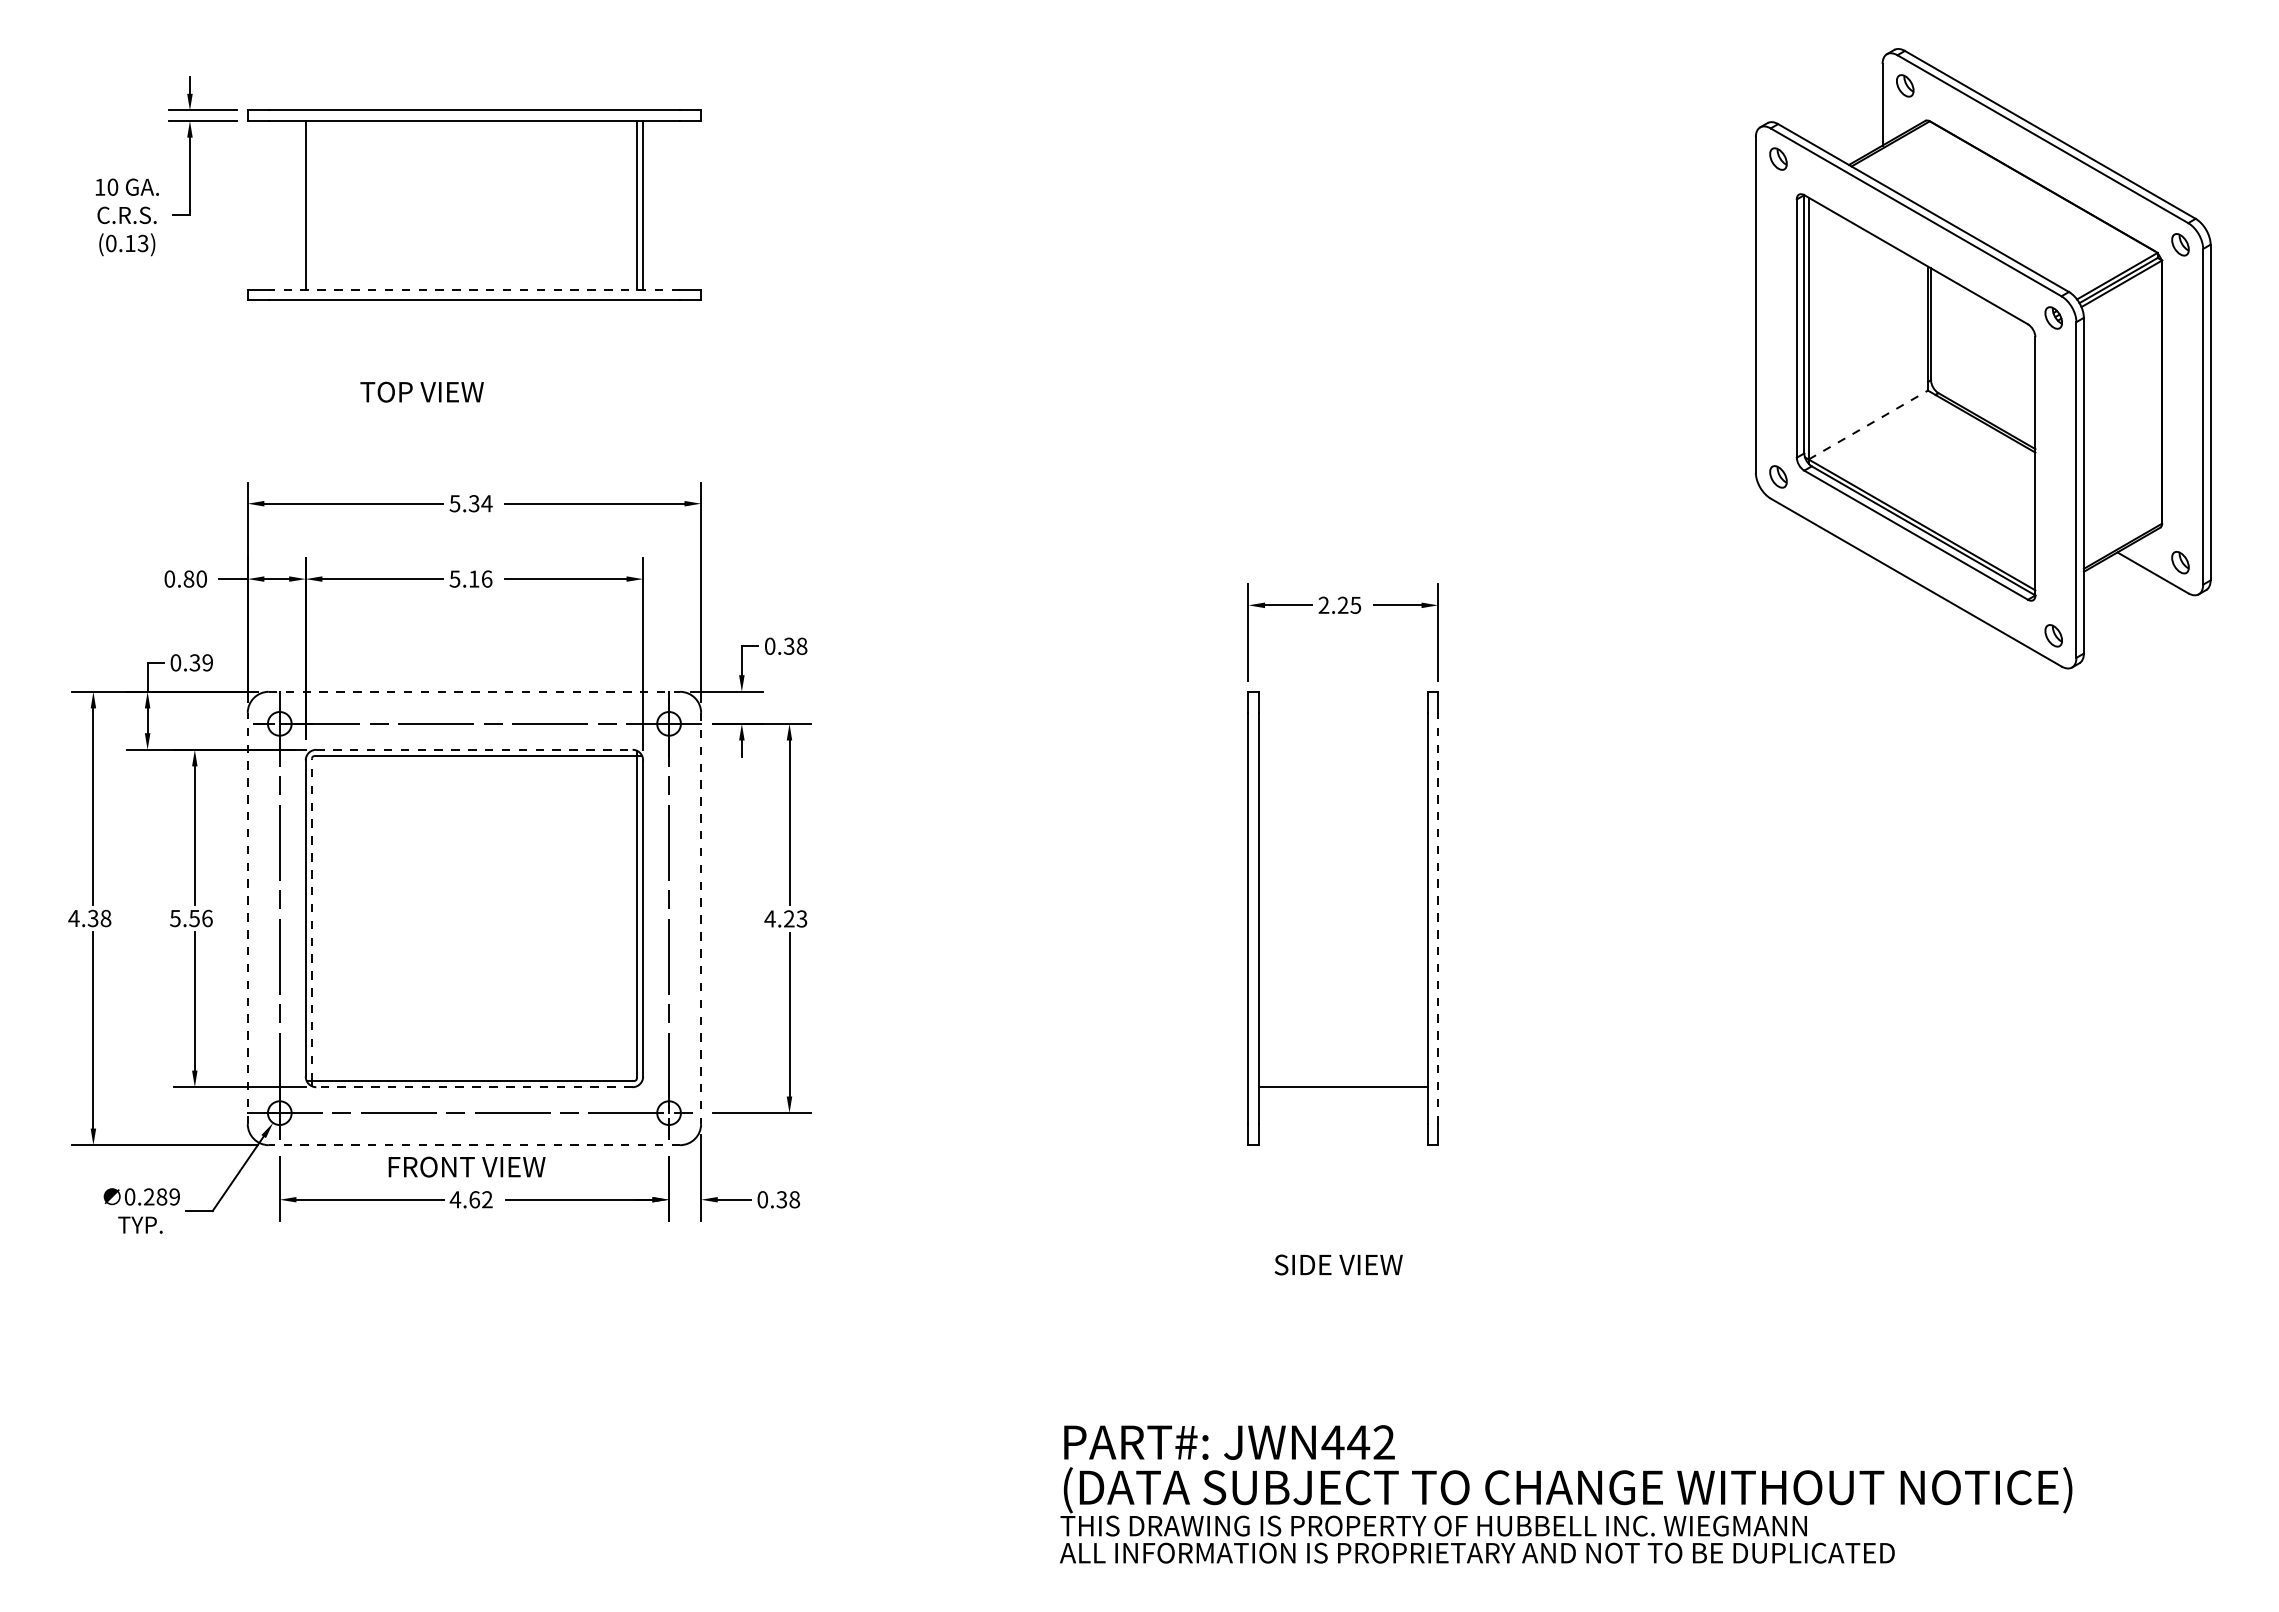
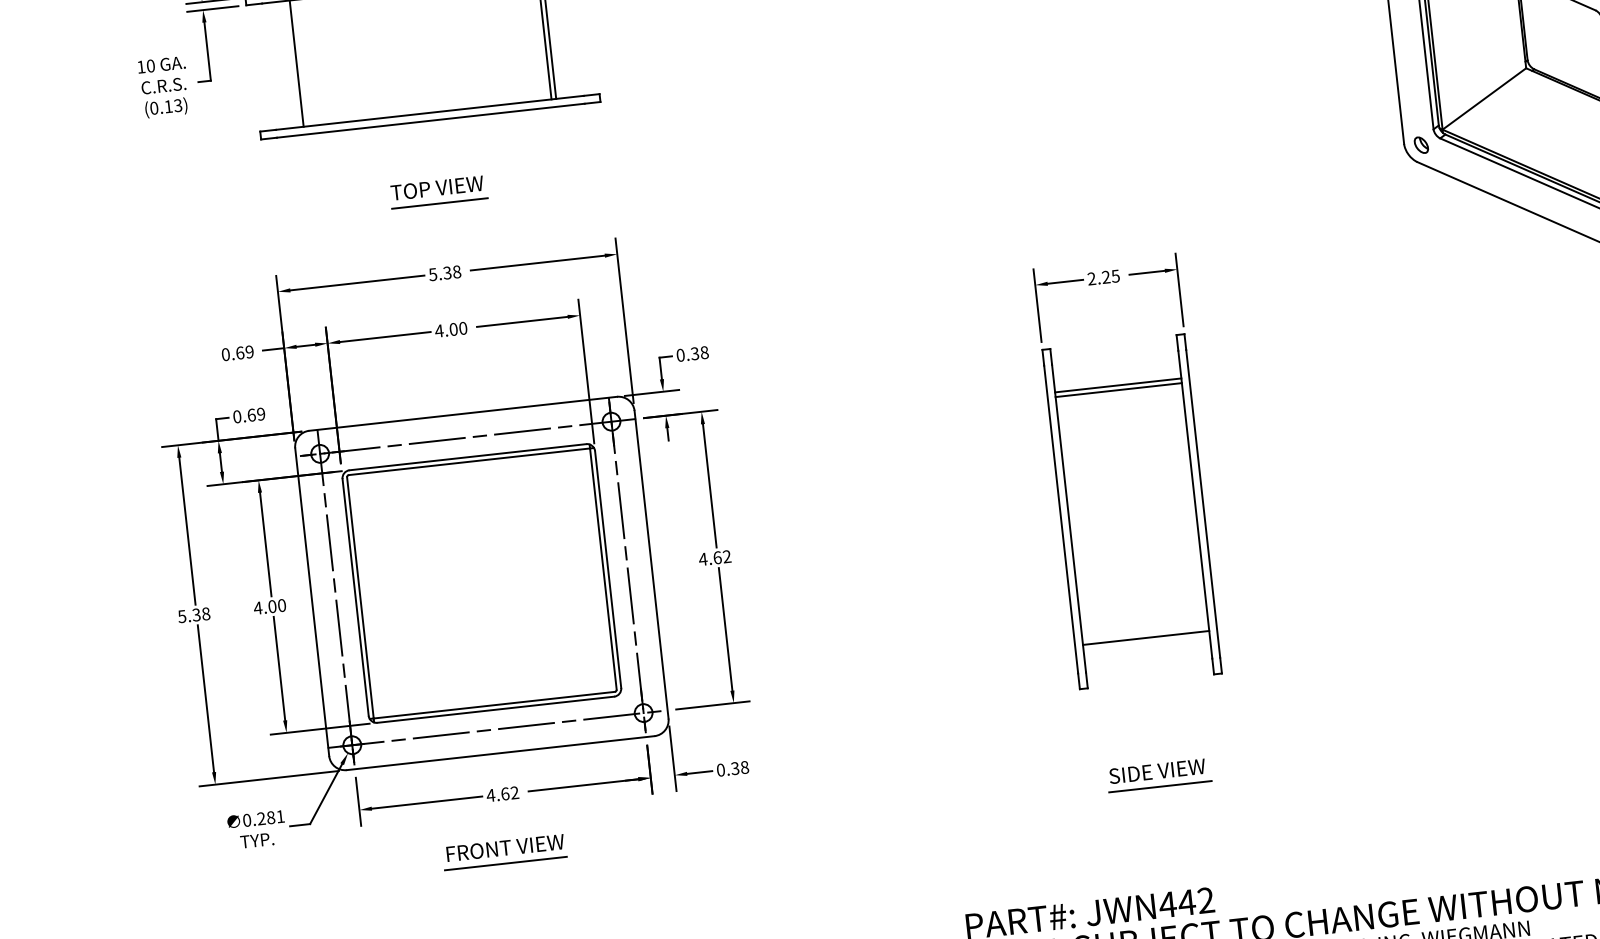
line: (474, 289) -> (429, 112), dashed -> solid
text: (421, 391) -> (436, 187), moved
line: (474, 410) -> (439, 203), added
line: (1868, 425) -> (1484, 99), dashed -> solid
text: (486, 503) -> (456, 271), 5.34 -> 5.38
text: (194, 578) -> (244, 352), 0.80 -> 0.69
text: (470, 578) -> (450, 329), 5.16 -> 4.00
text: (194, 662) -> (251, 415), 0.39 -> 0.69
line: (474, 691) -> (463, 413), dashed -> solid
line: (474, 749) -> (467, 456), dashed -> solid
line: (1342, 749) -> (1117, 385), added
line: (1342, 756) -> (1118, 390), added
text: (73, 918) -> (181, 616), 4.38 -> 5.38
text: (190, 918) -> (269, 606), 5.56 -> 4.00
line: (247, 918) -> (312, 602), dashed -> solid
line: (701, 918) -> (651, 564), dashed -> solid
text: (795, 918) -> (722, 556), 4.23 -> 4.62
line: (1438, 918) -> (1203, 503), dashed -> solid
line: (311, 919) -> (360, 597), dashed -> solid
line: (473, 1087) -> (495, 710), dashed -> solid
line: (474, 1145) -> (500, 753), dashed -> solid
text: (466, 1166) -> (505, 847), moved
text: (174, 1196) -> (280, 816), 0.289 -> 0.281
line: (1340, 1285) -> (1160, 786), added
line: (464, 1291) -> (505, 863), added

